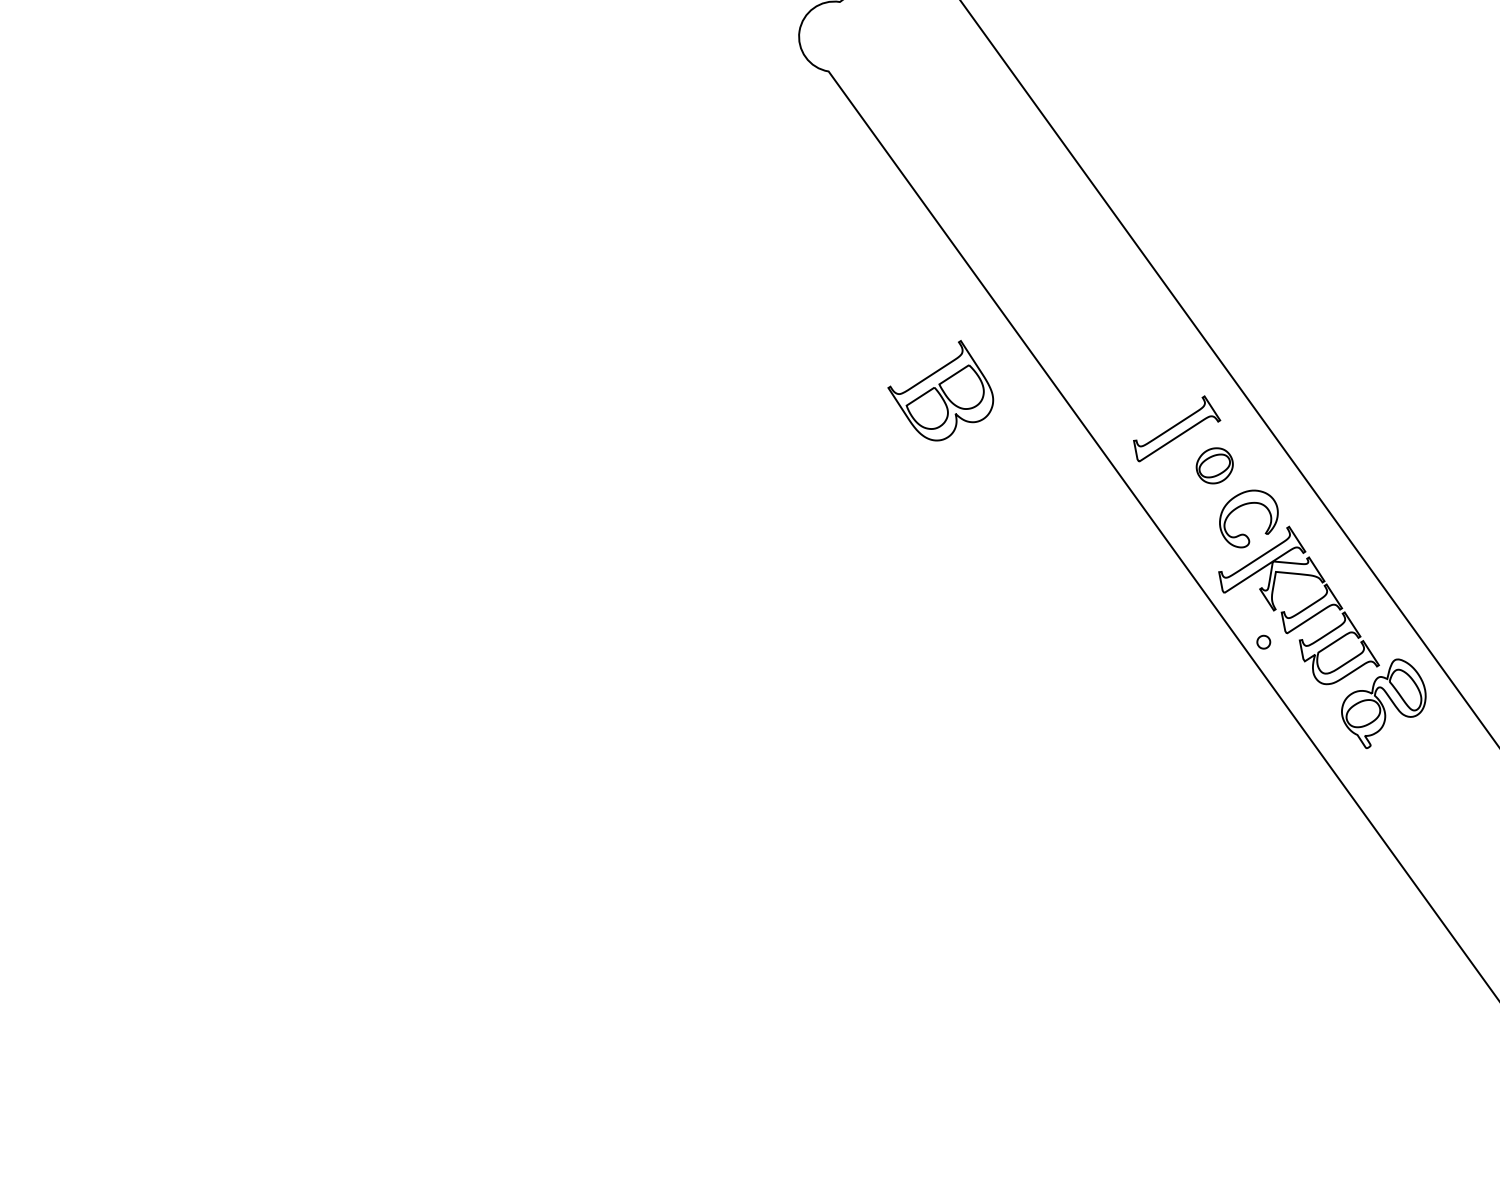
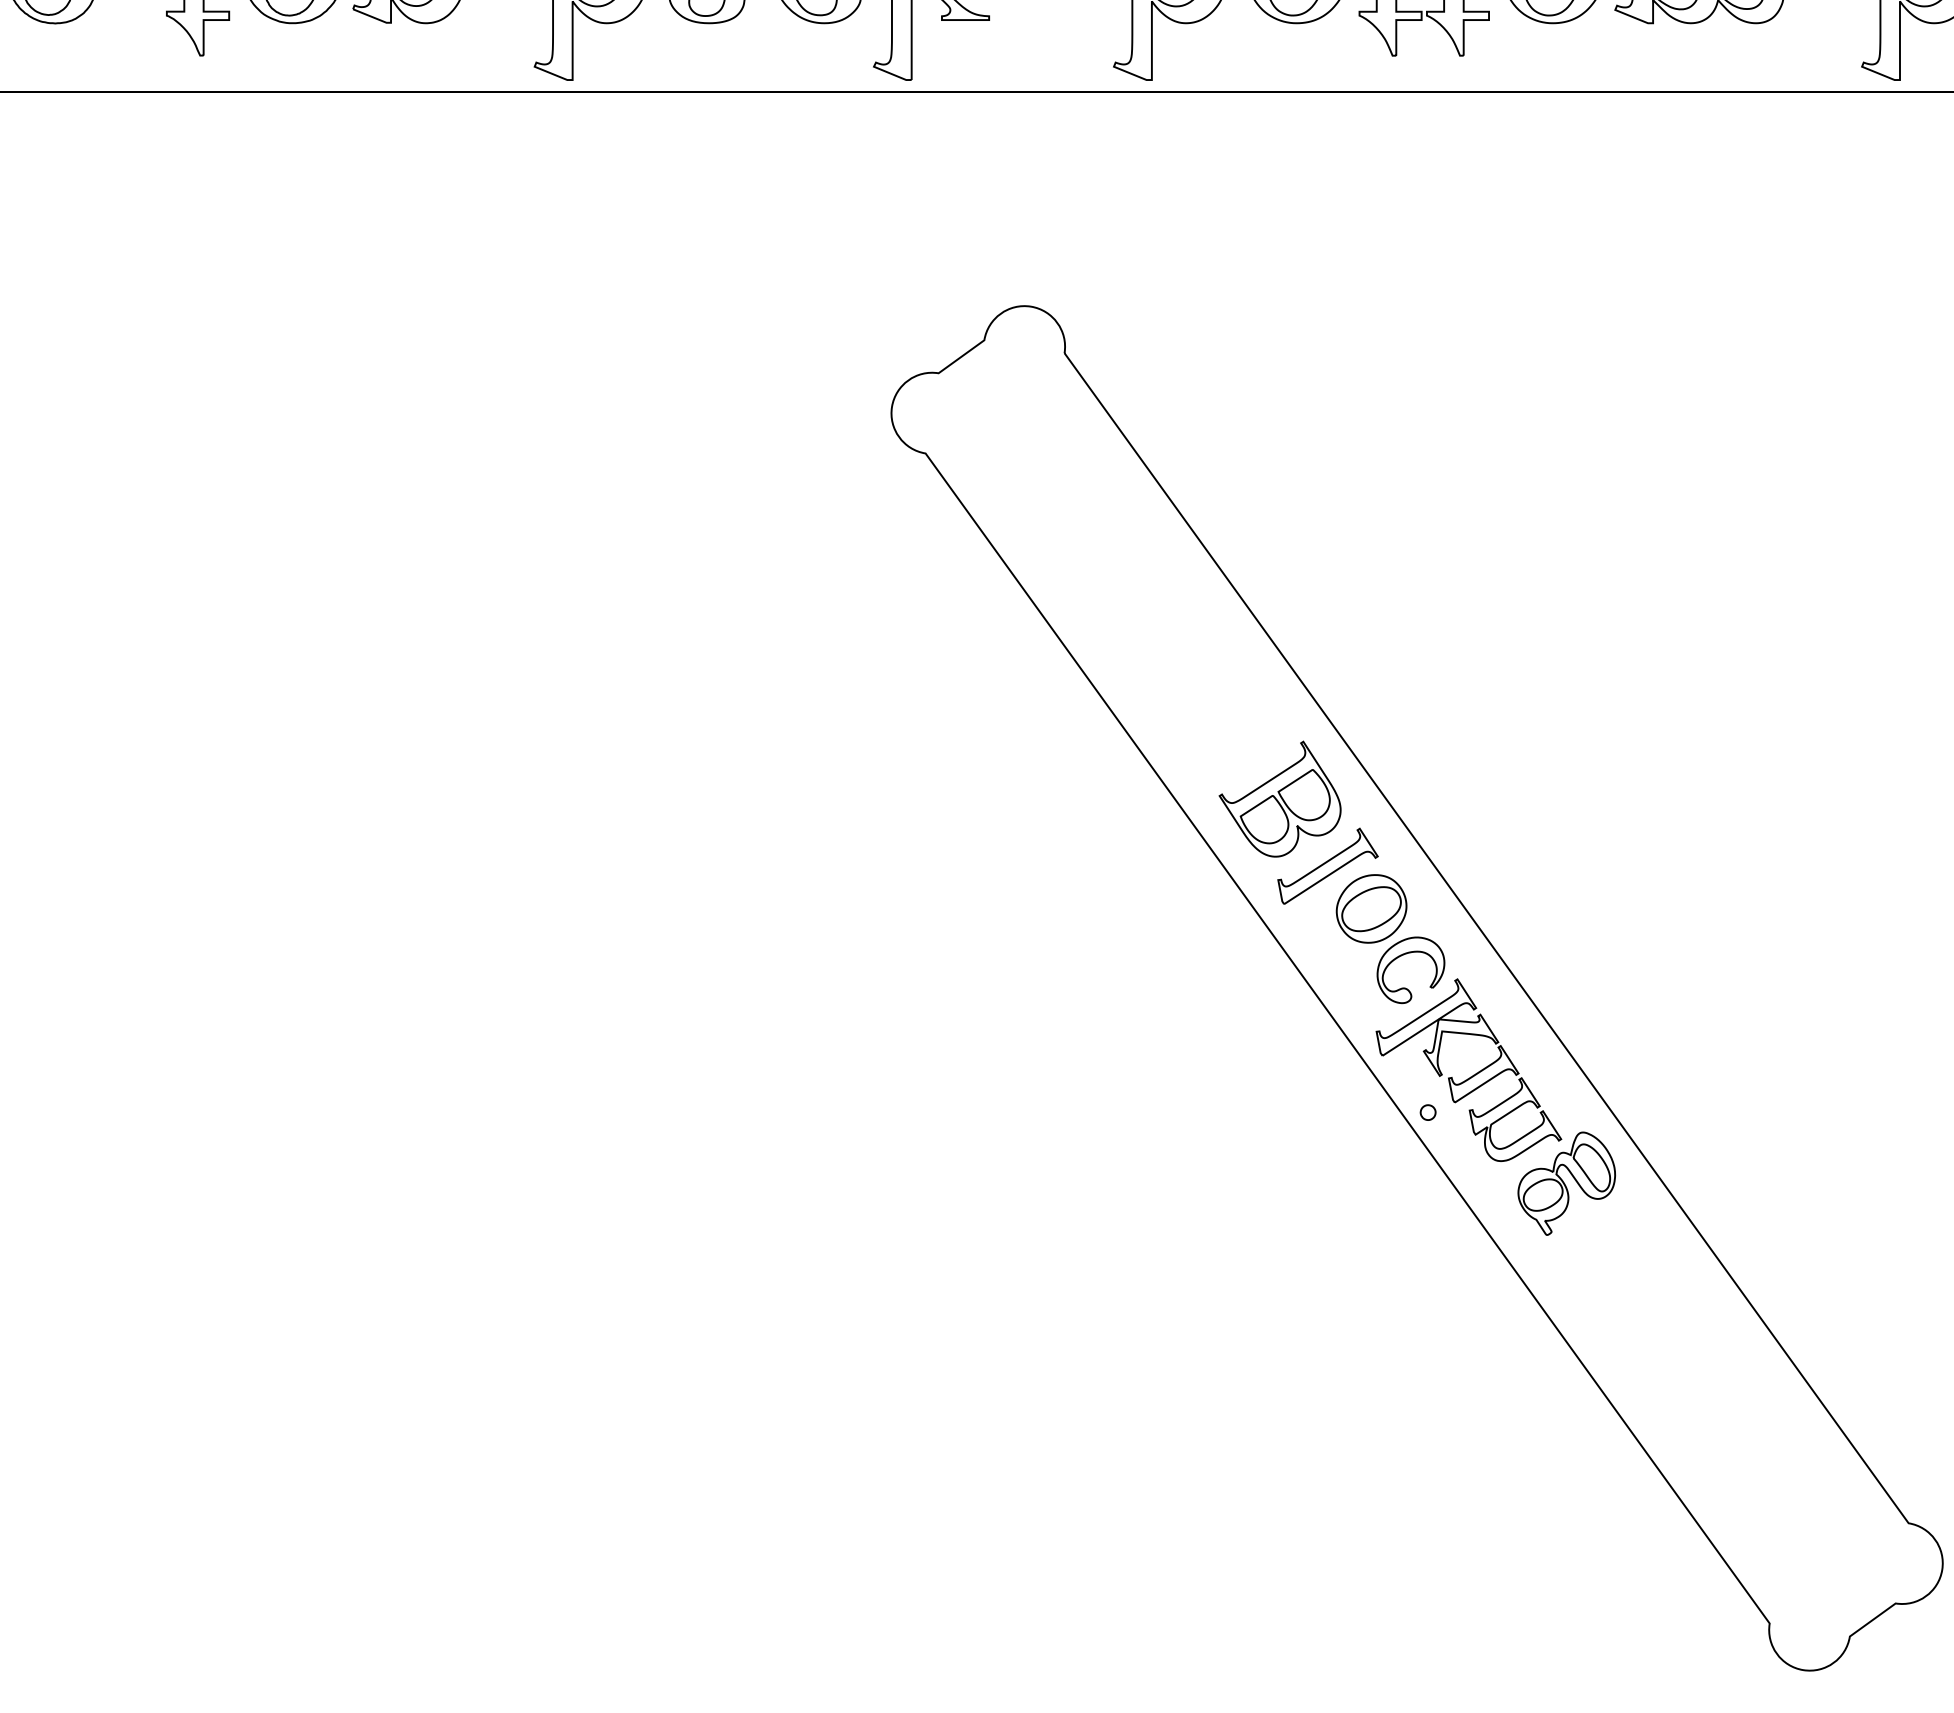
part: (940, 390) -> (1279, 798), moved
part: (1214, 465) -> (1371, 908), size x1.67

